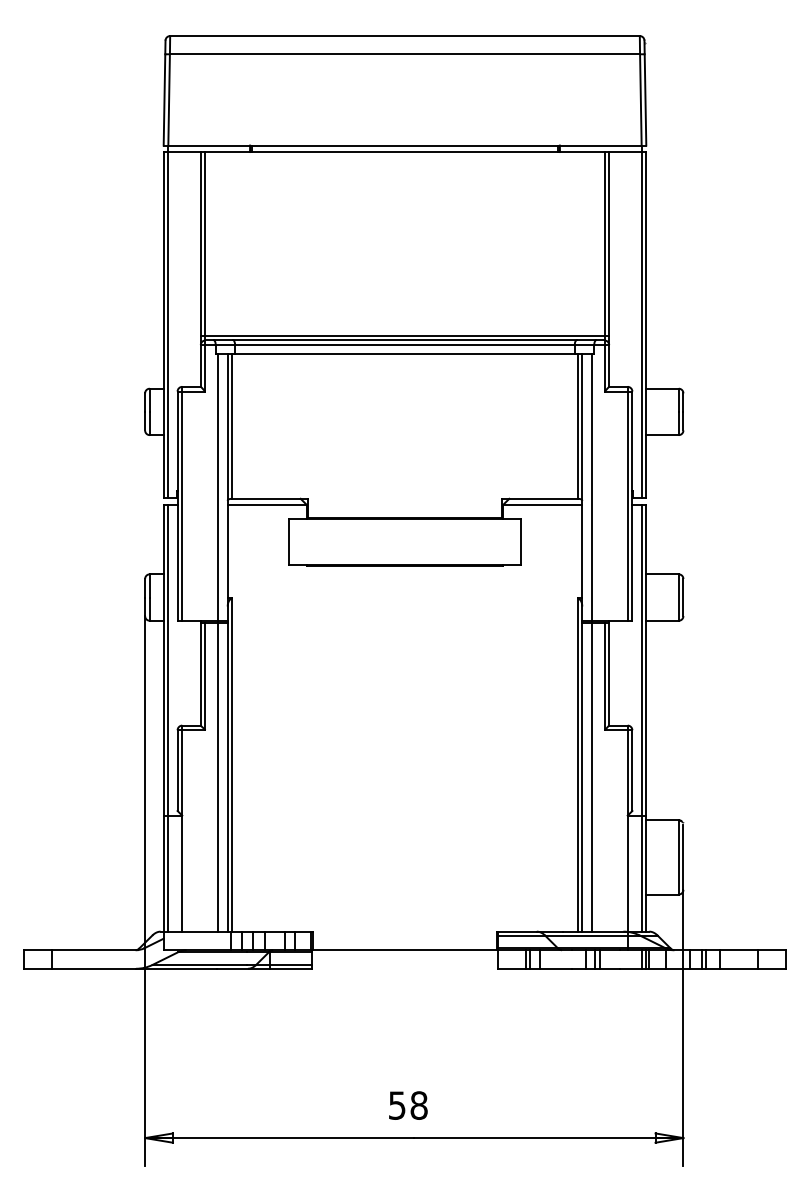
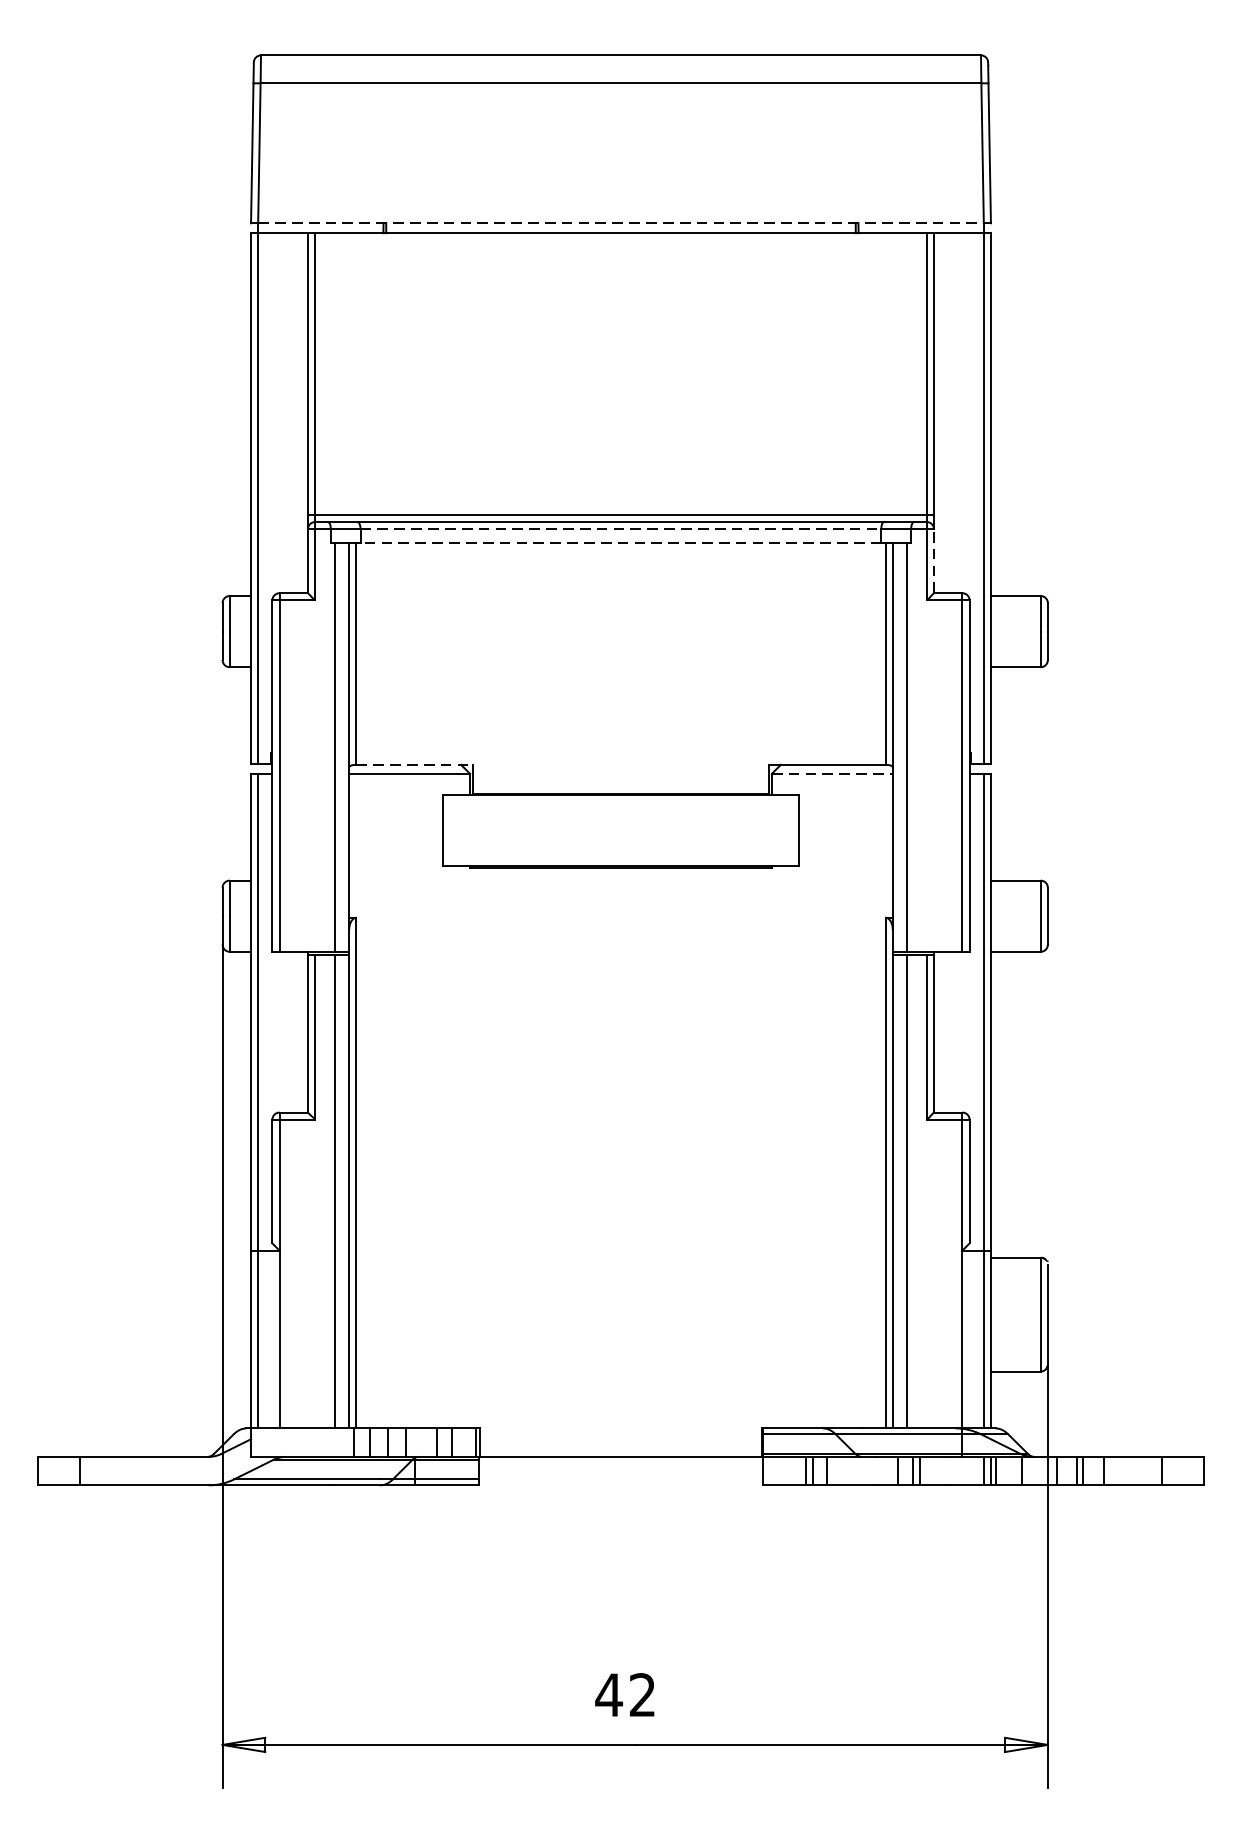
line: (405, 145) -> (621, 223), solid -> dashed
line: (405, 345) -> (621, 529), solid -> dashed
line: (405, 354) -> (621, 543), solid -> dashed
line: (609, 365) -> (934, 560), solid -> dashed
line: (270, 498) -> (414, 764), solid -> dashed
line: (543, 504) -> (833, 773), solid -> dashed
text: (407, 1105) -> (624, 1694), 58 -> 42

